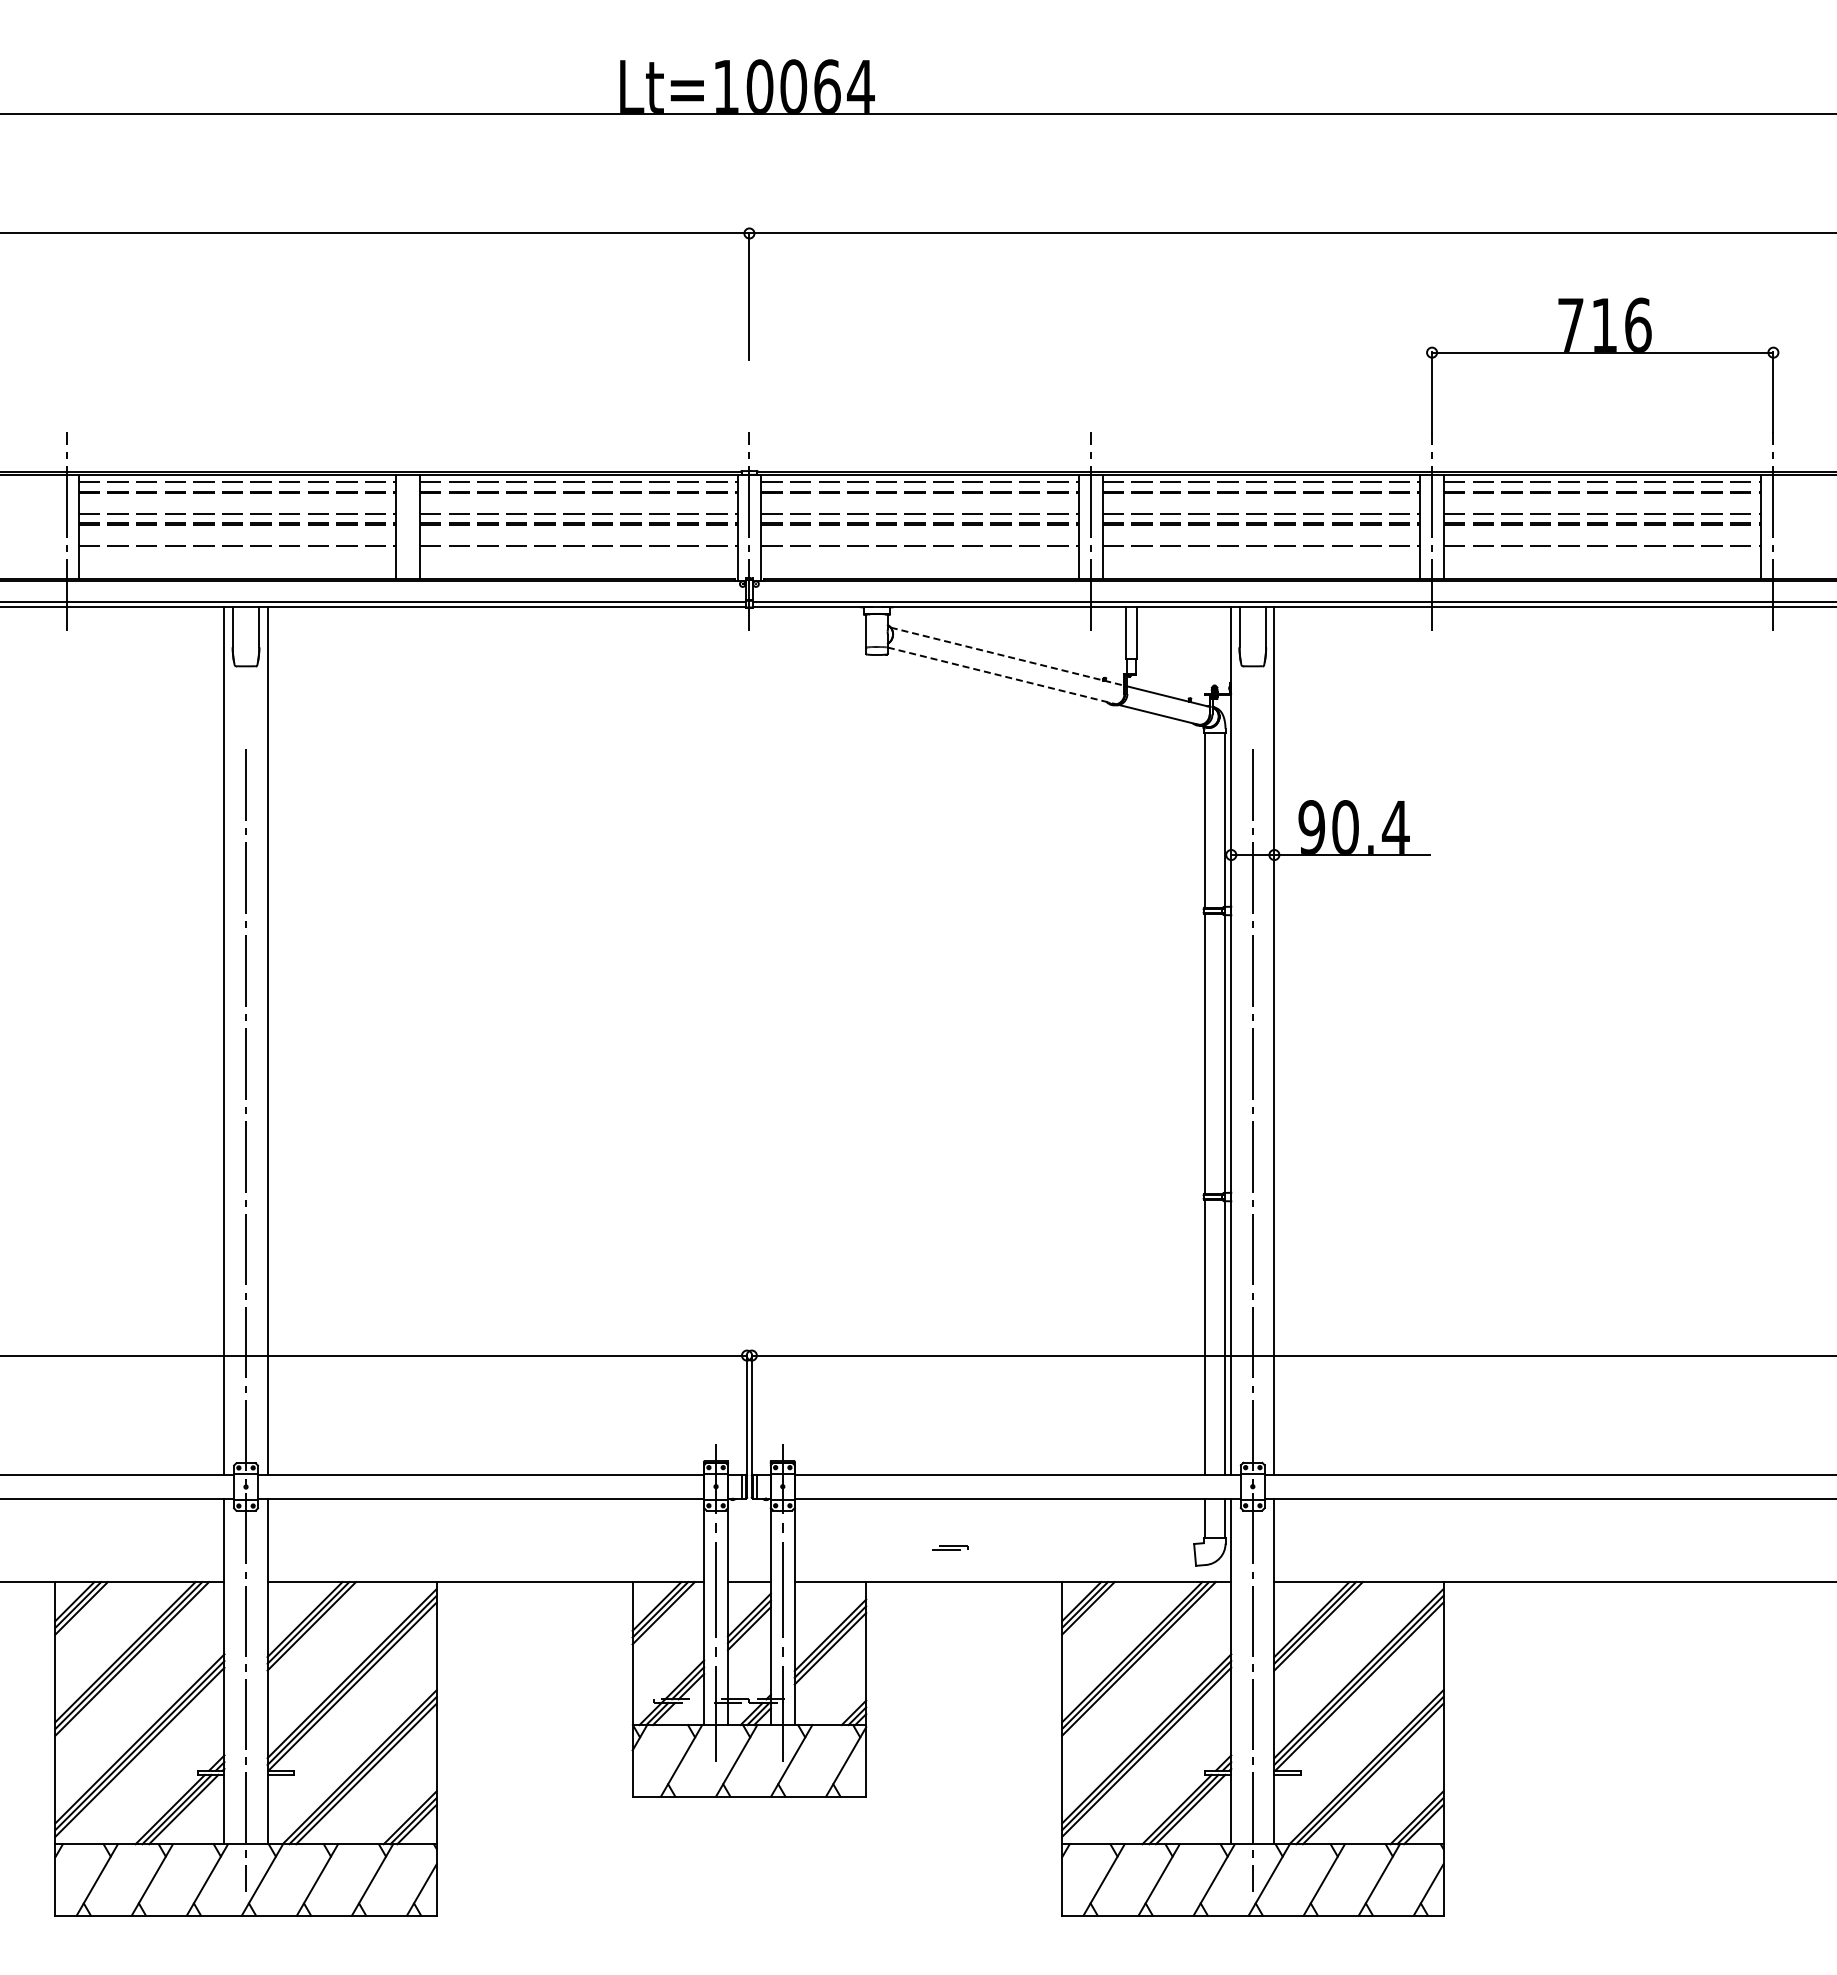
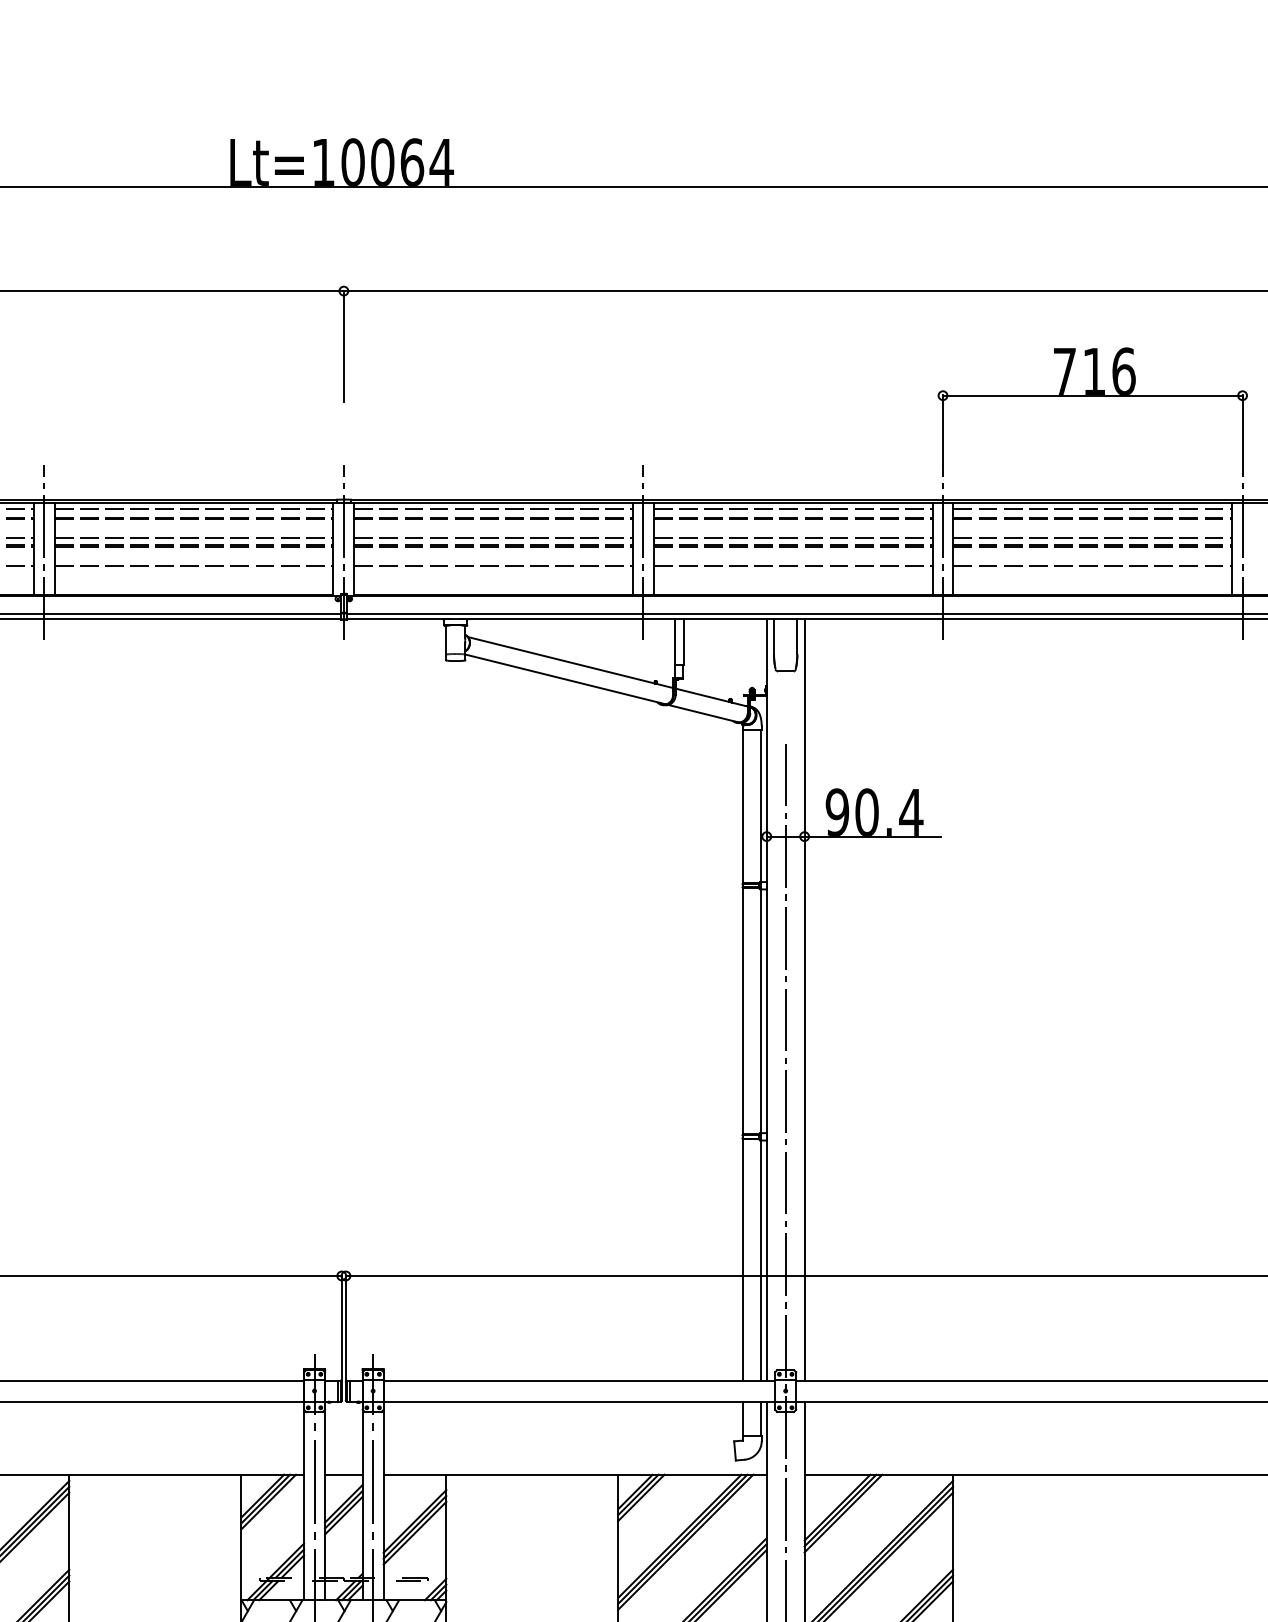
line: (408, 531) -> (44, 552), added
line: (1008, 656) -> (571, 662), dashed -> solid
line: (1002, 675) -> (565, 679), dashed -> solid
part: (950, 1547) -> (412, 1578), moved

